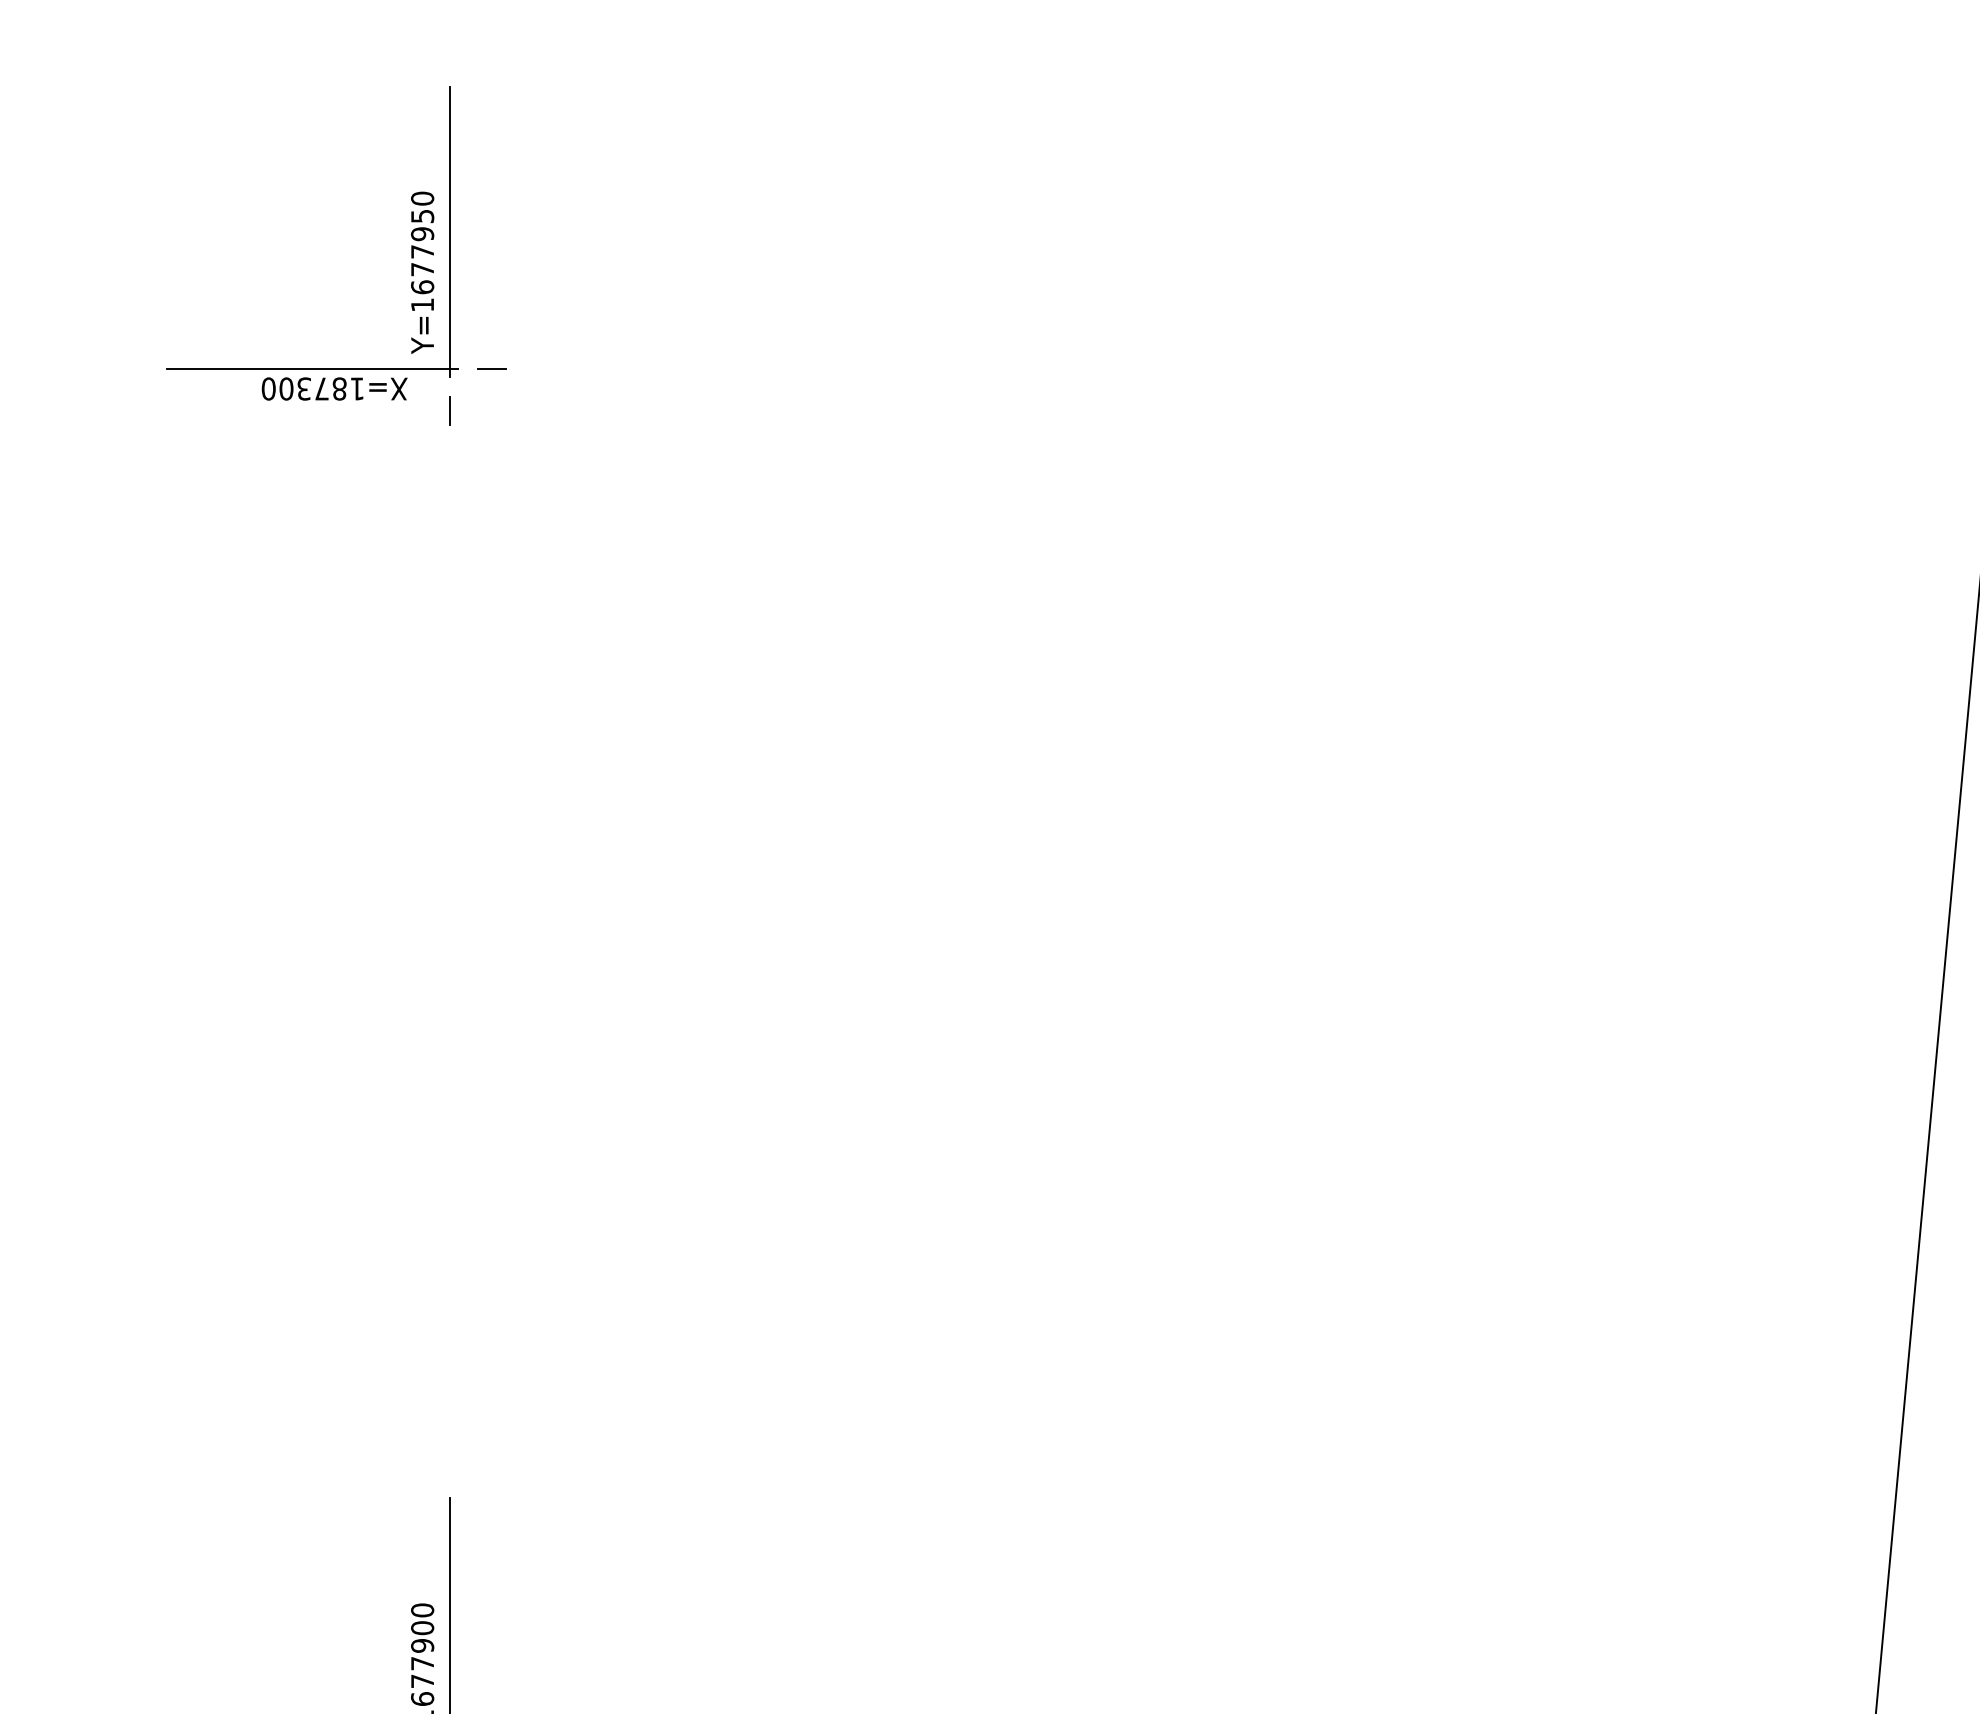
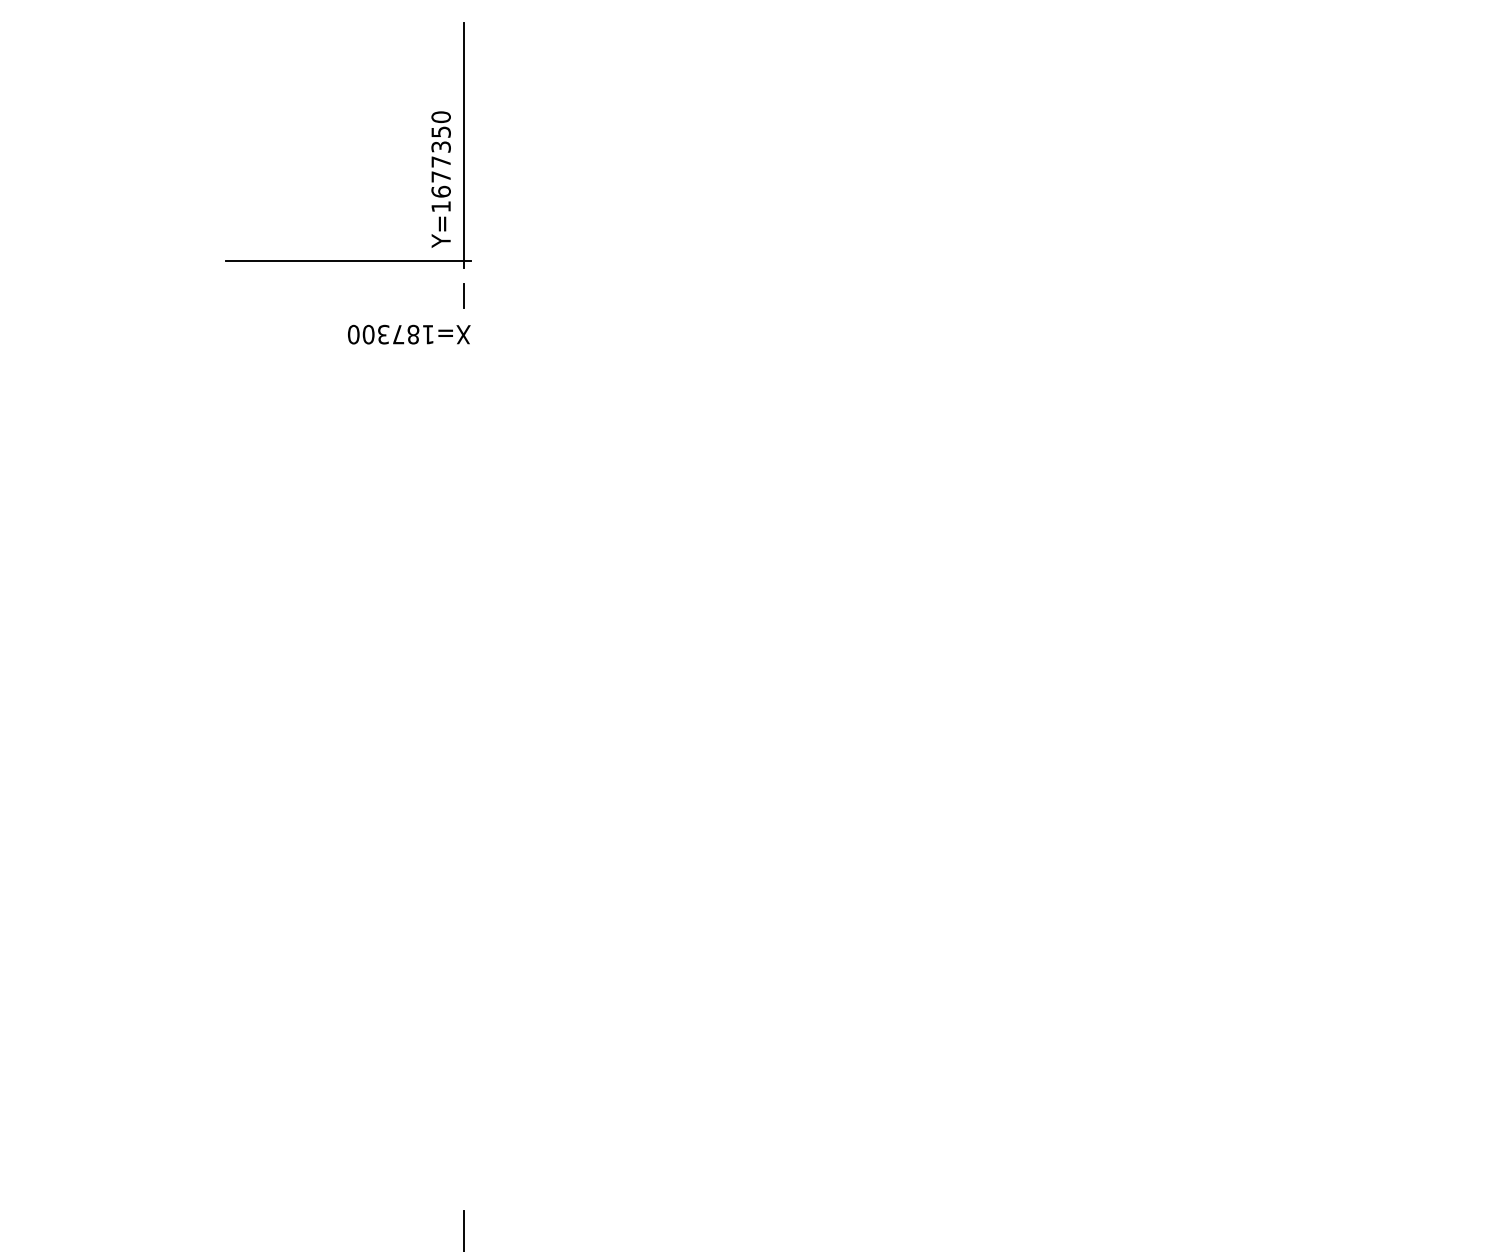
text: (422, 234) -> (441, 147), Y=1677950 -> Y=1677350
line: (491, 369) -> (499, 261), removed
text: (334, 388) -> (409, 334), moved

